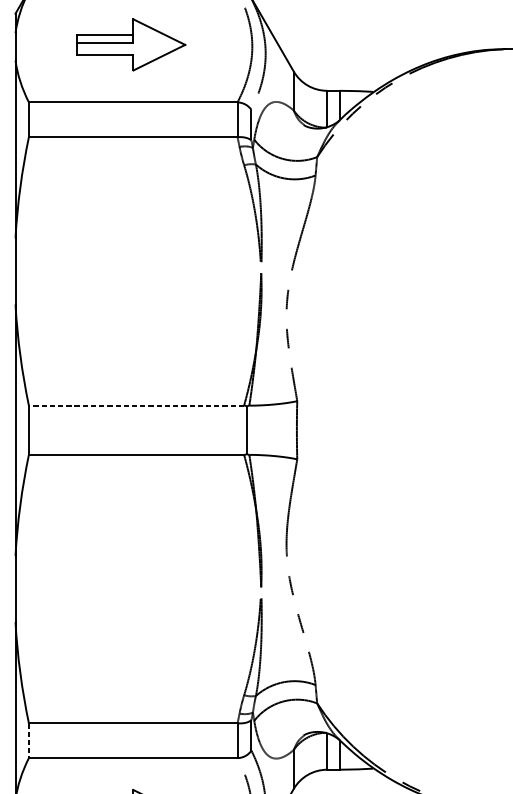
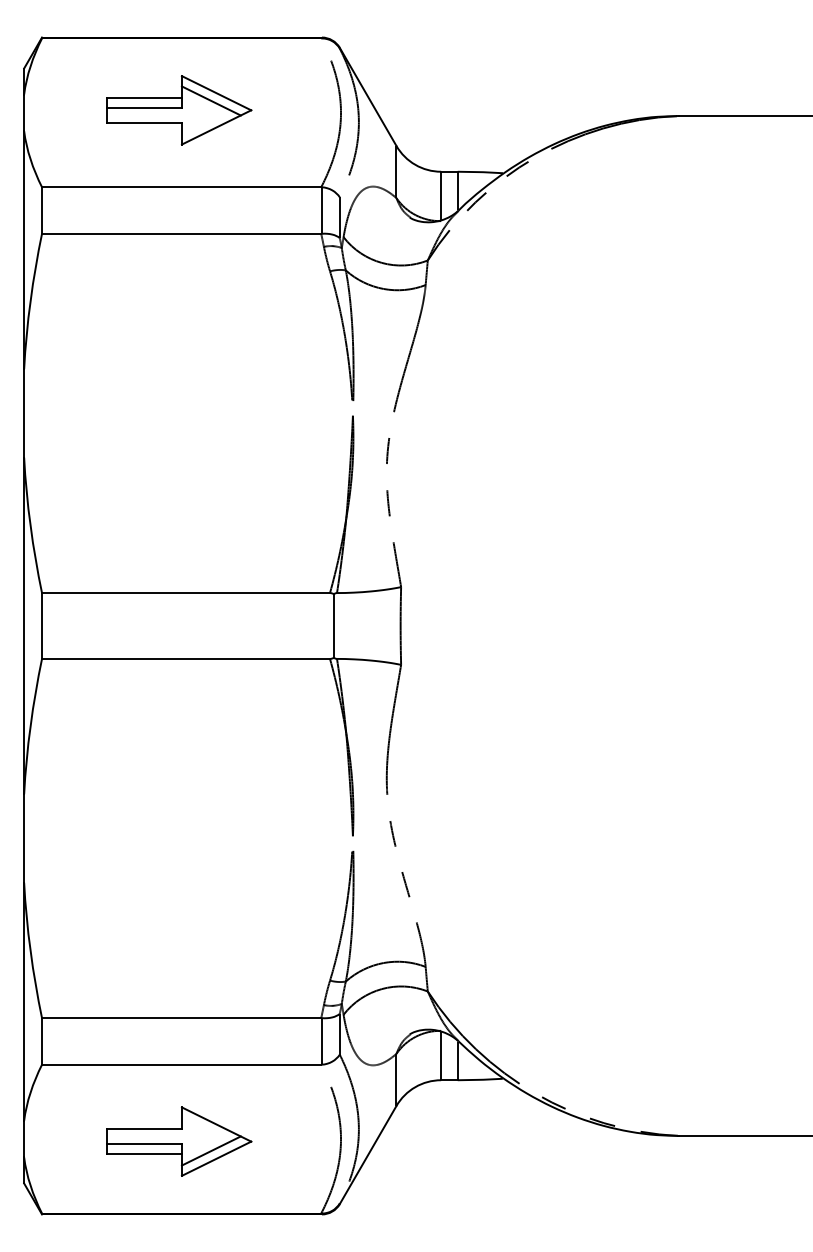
line: (154, 37) -> (210, 100), added
line: (136, 405) -> (186, 593), dashed -> solid
line: (29, 740) -> (42, 1041), dashed -> solid

